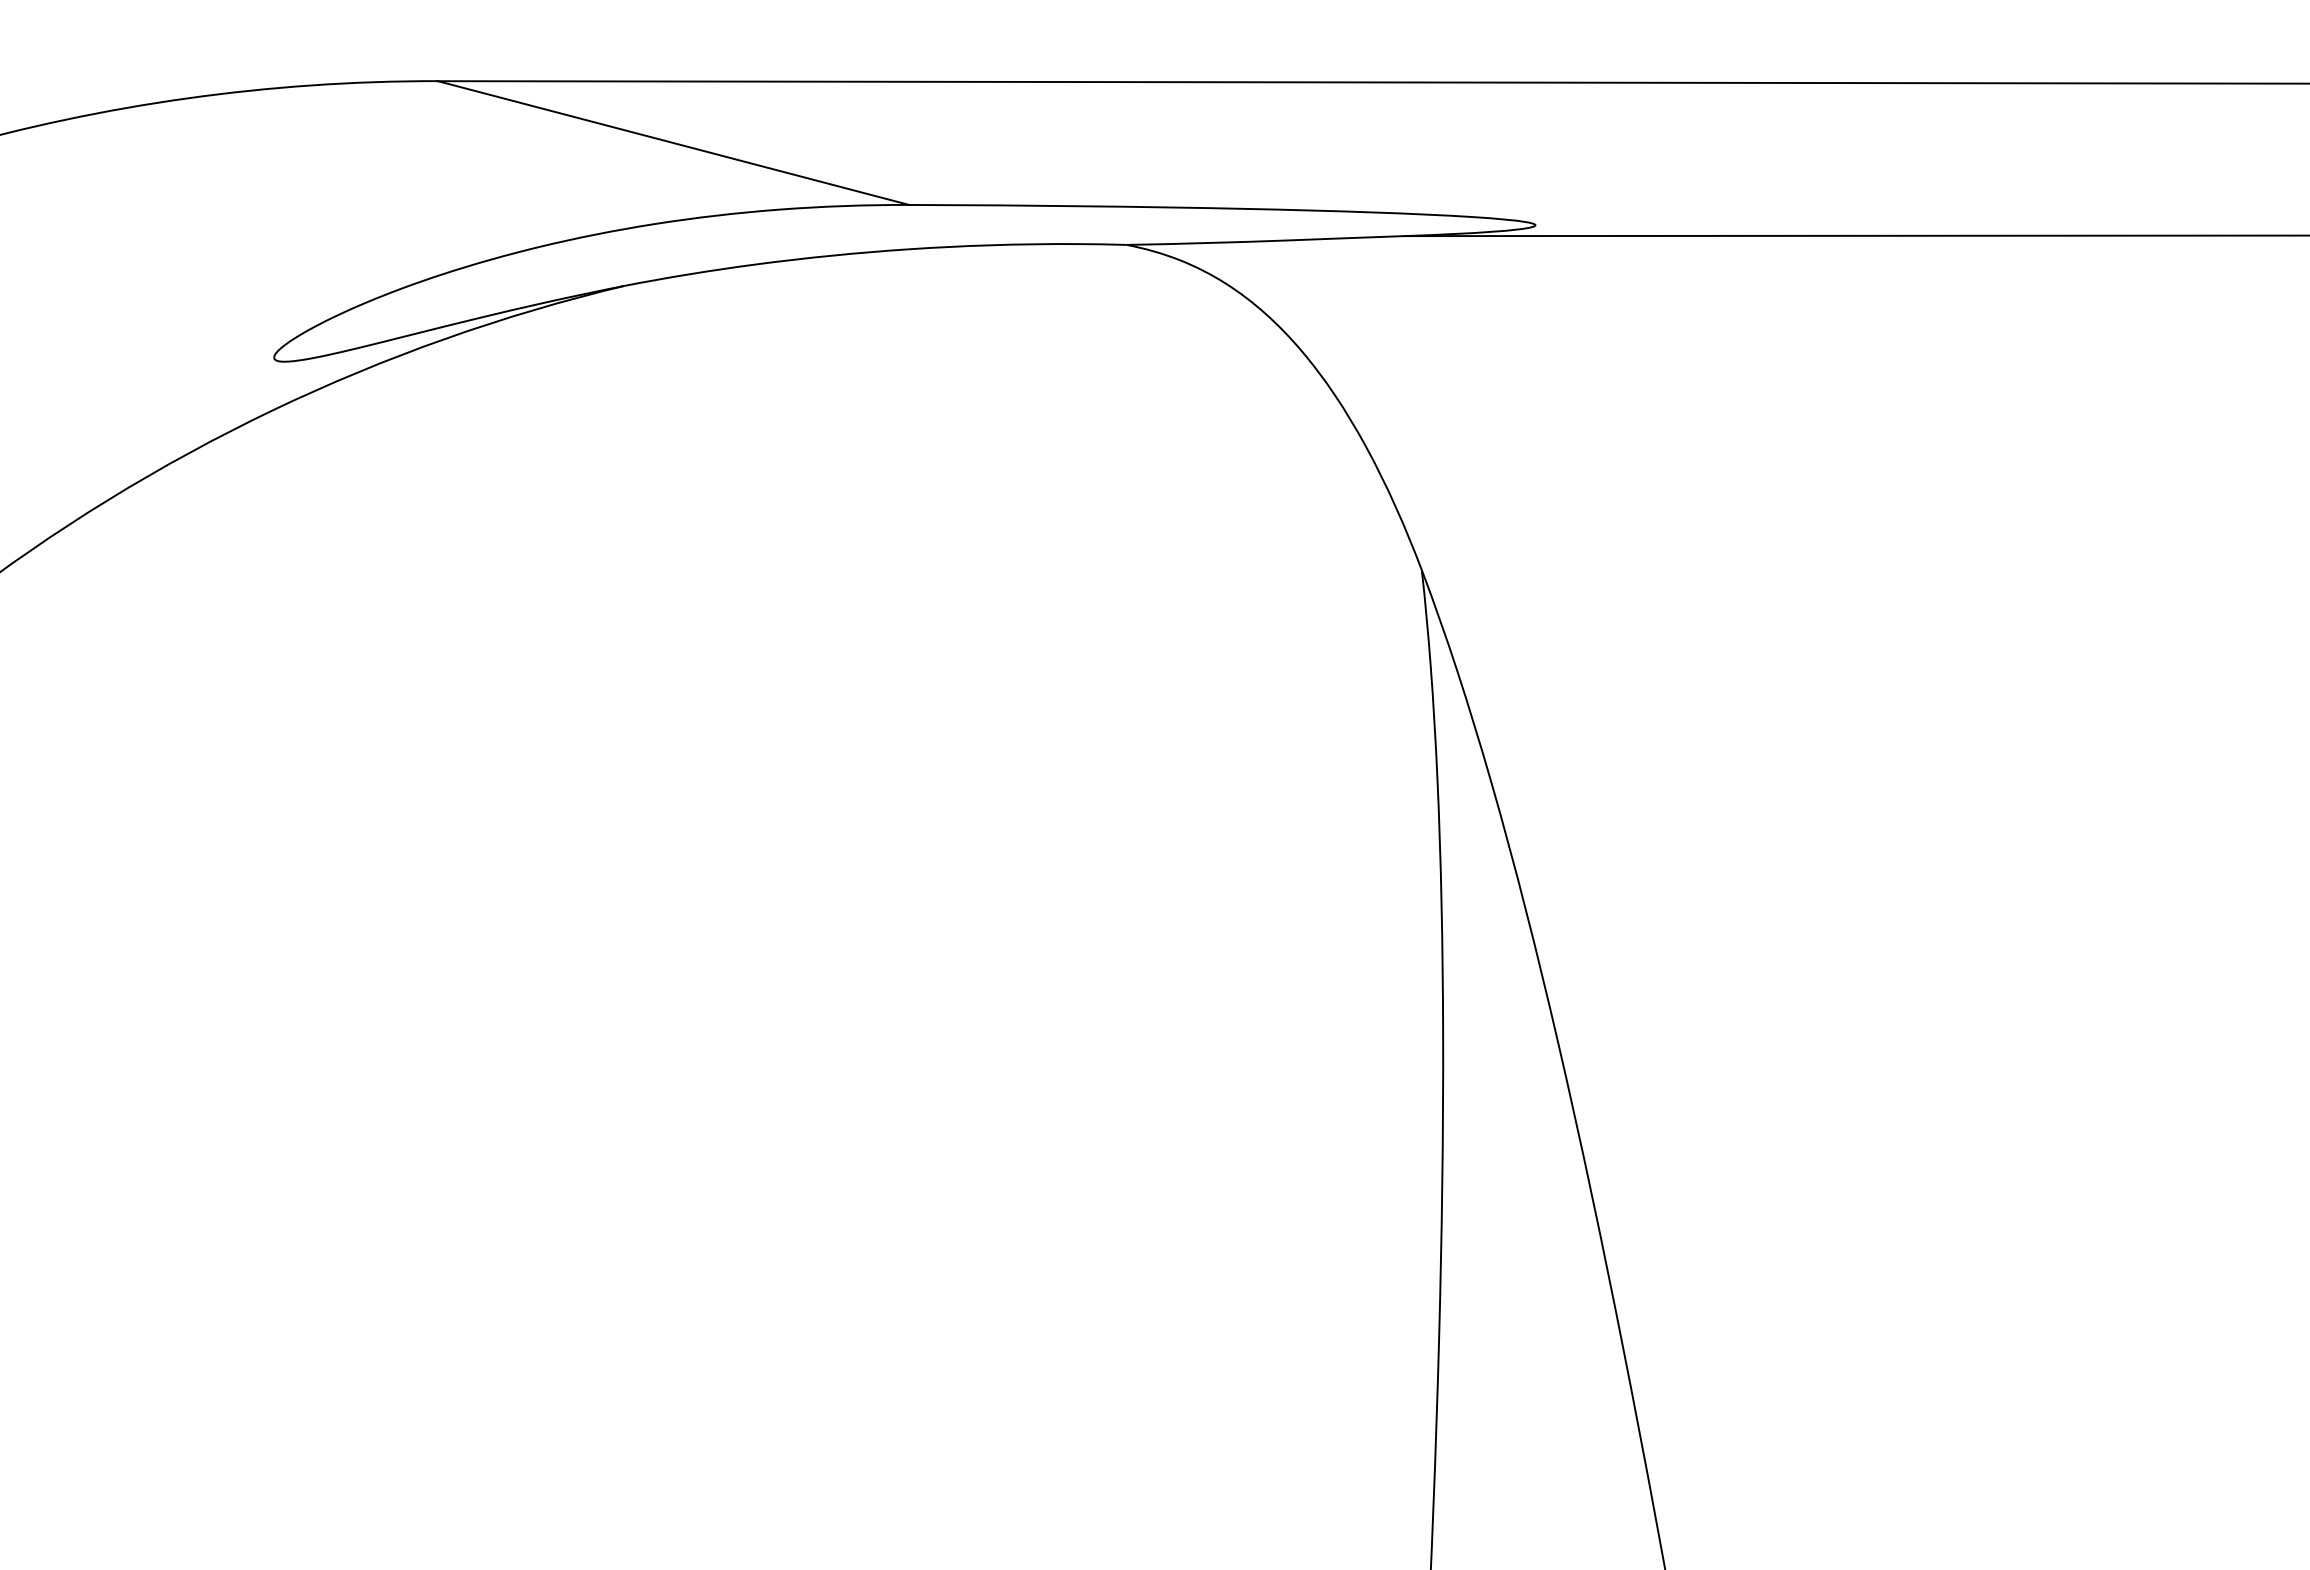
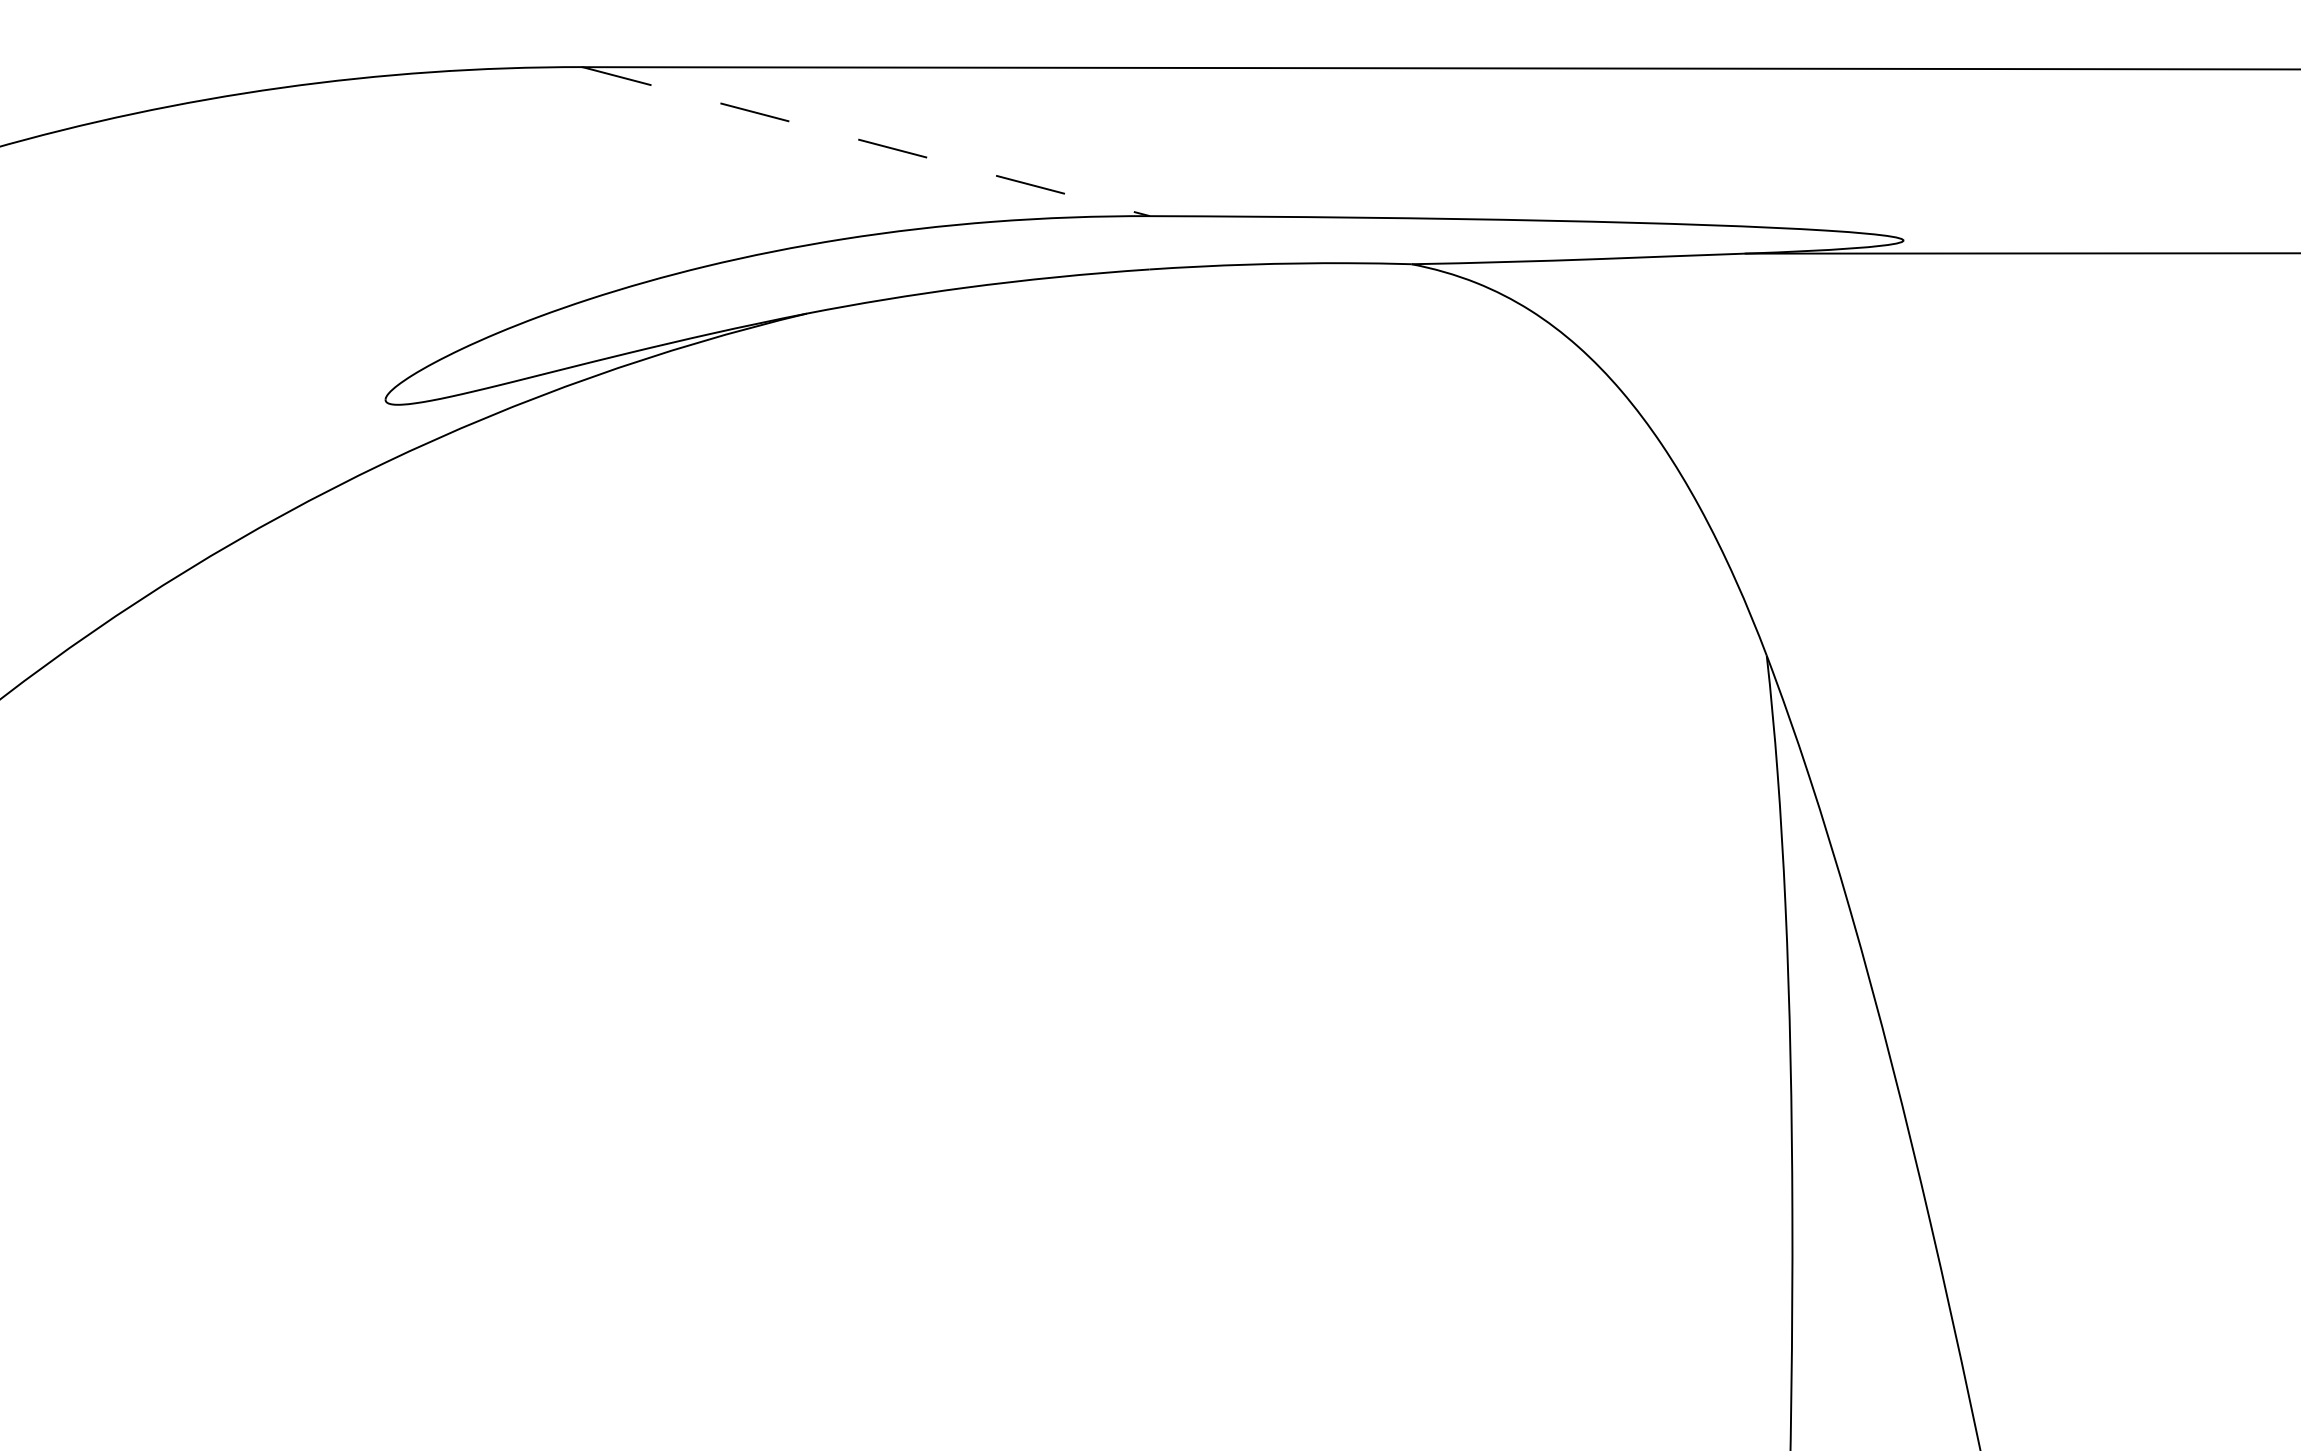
line: (673, 143) -> (866, 142), solid -> dashed

